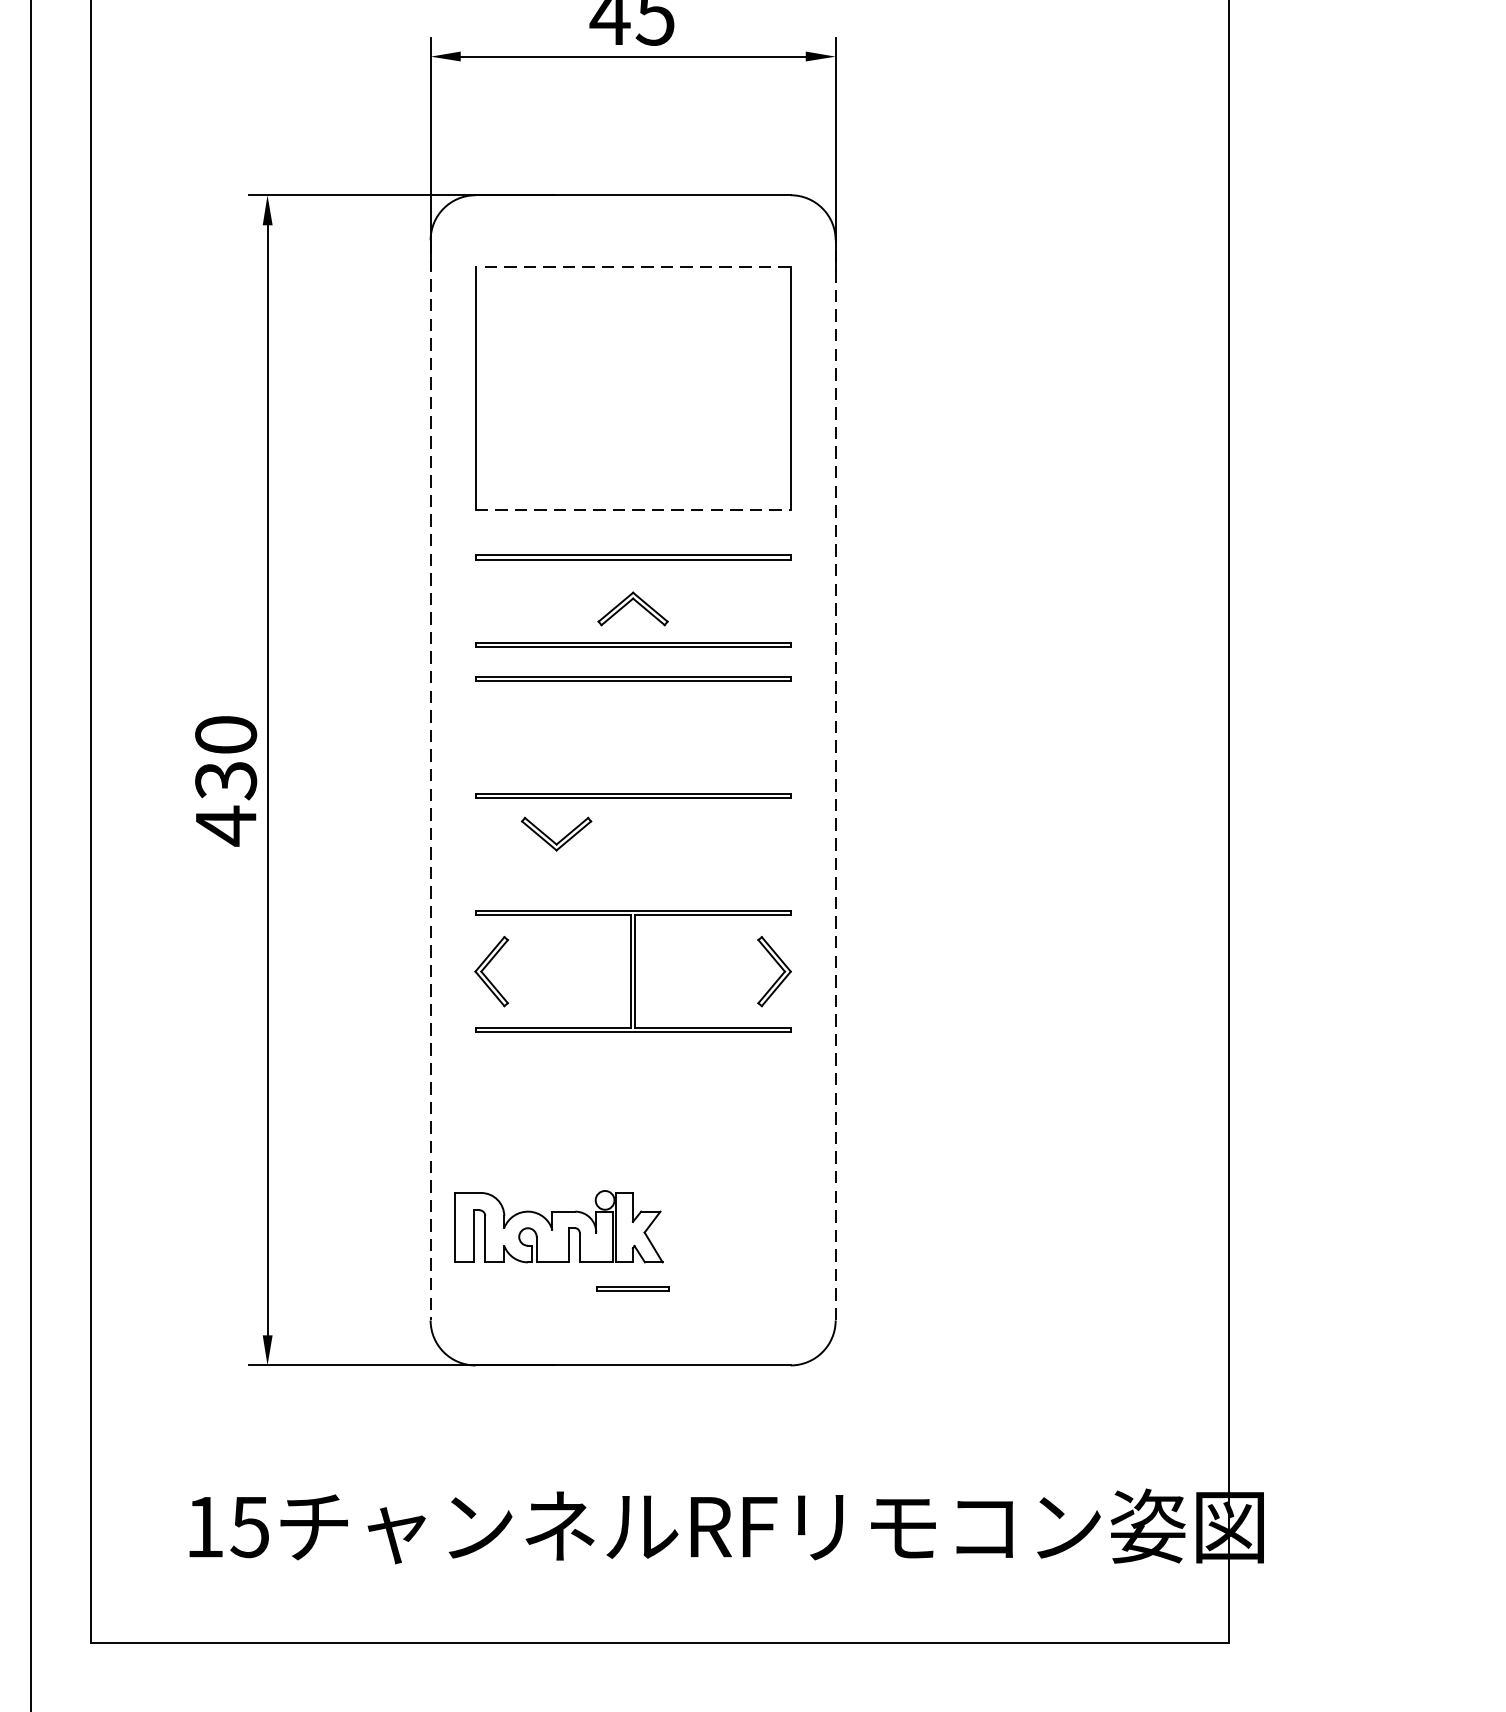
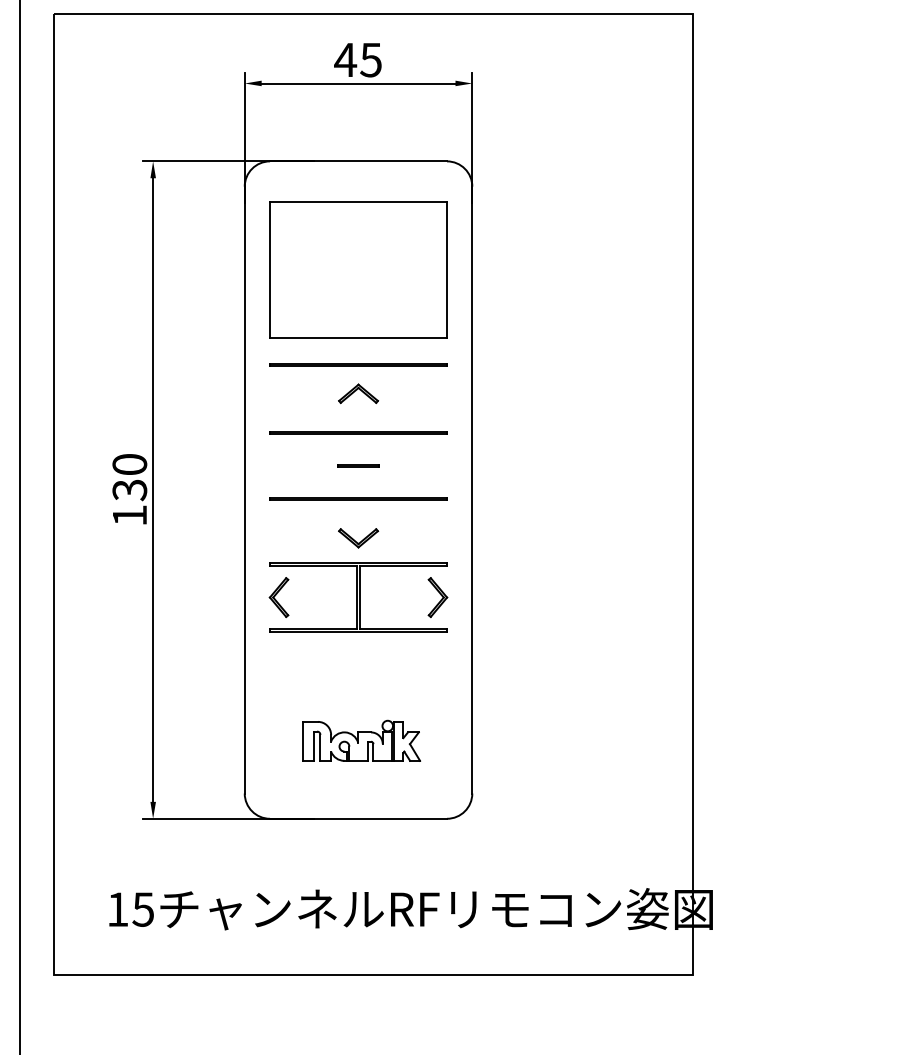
line: (633, 266) -> (358, 201), dashed -> solid
line: (634, 510) -> (359, 338), dashed -> solid
line: (633, 644) -> (358, 413), removed
line: (836, 779) -> (472, 489), dashed -> solid
line: (430, 781) -> (244, 490), dashed -> solid
text: (225, 825) -> (129, 515), 430 -> 130
part: (556, 834) -> (358, 538), moved
part: (558, 1226) -> (361, 740), moved
line: (633, 1288) -> (358, 465), moved

